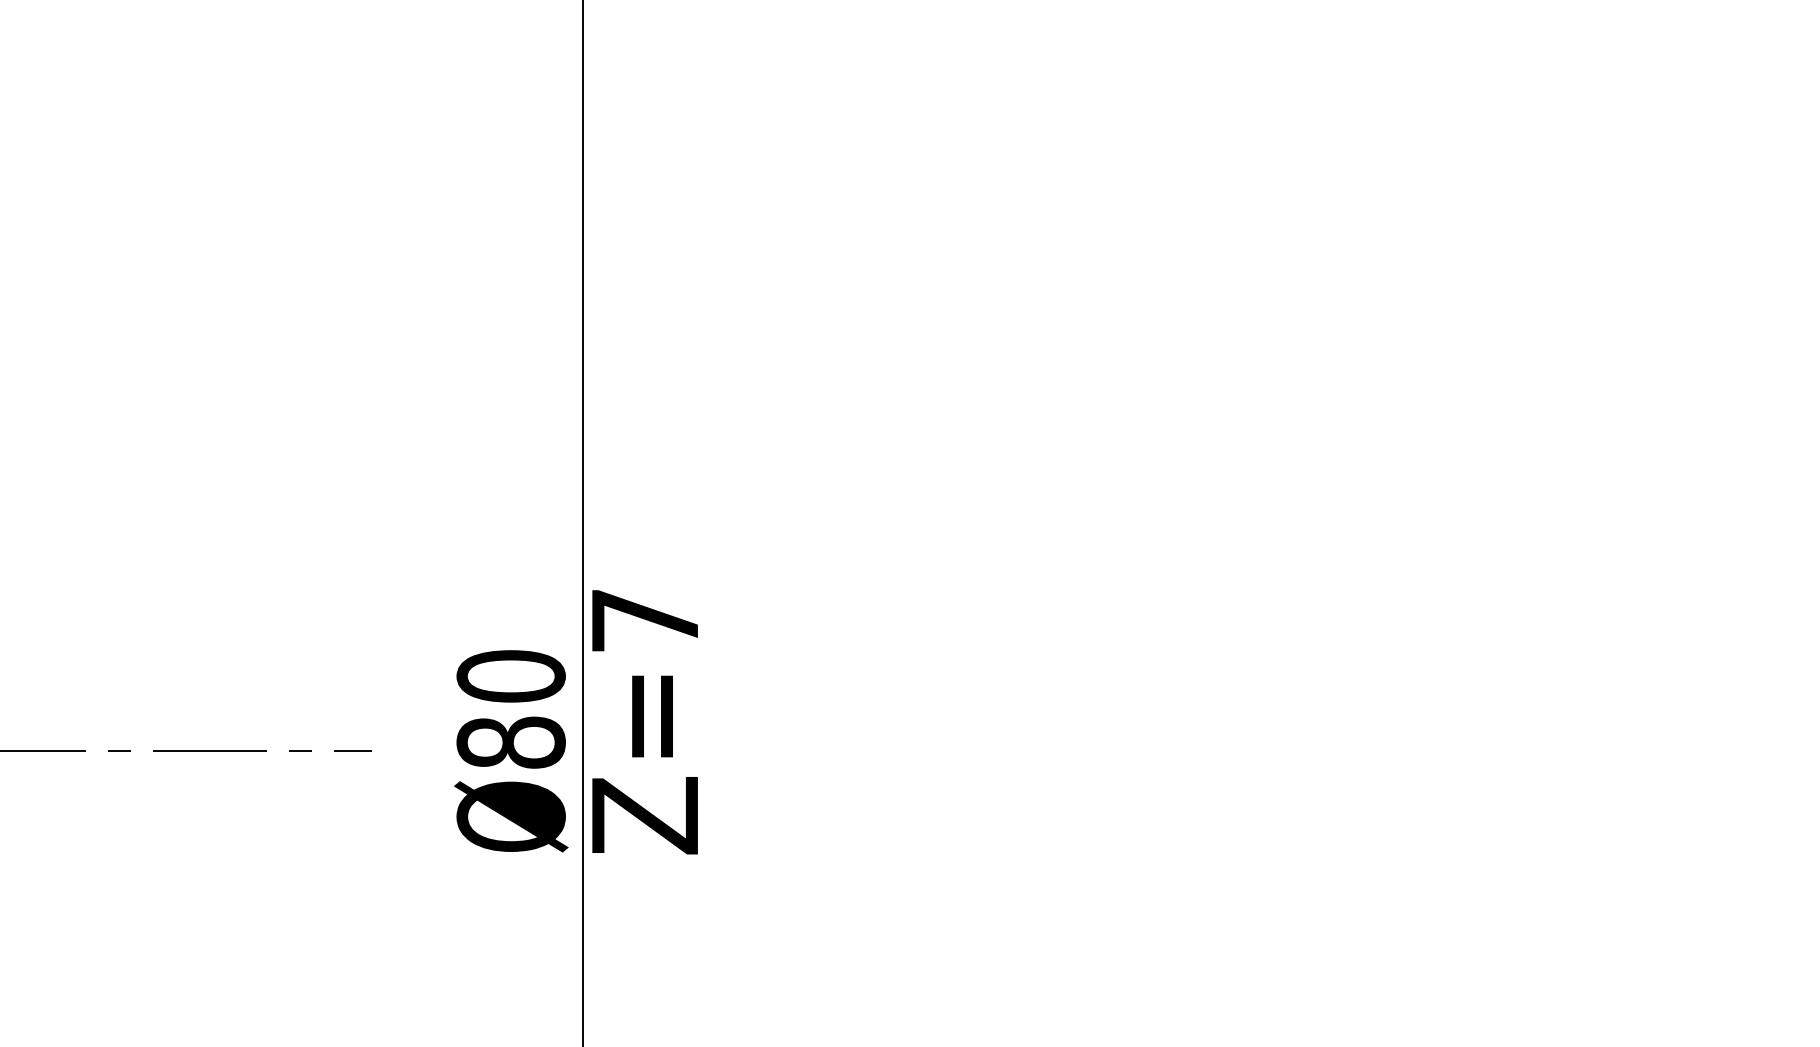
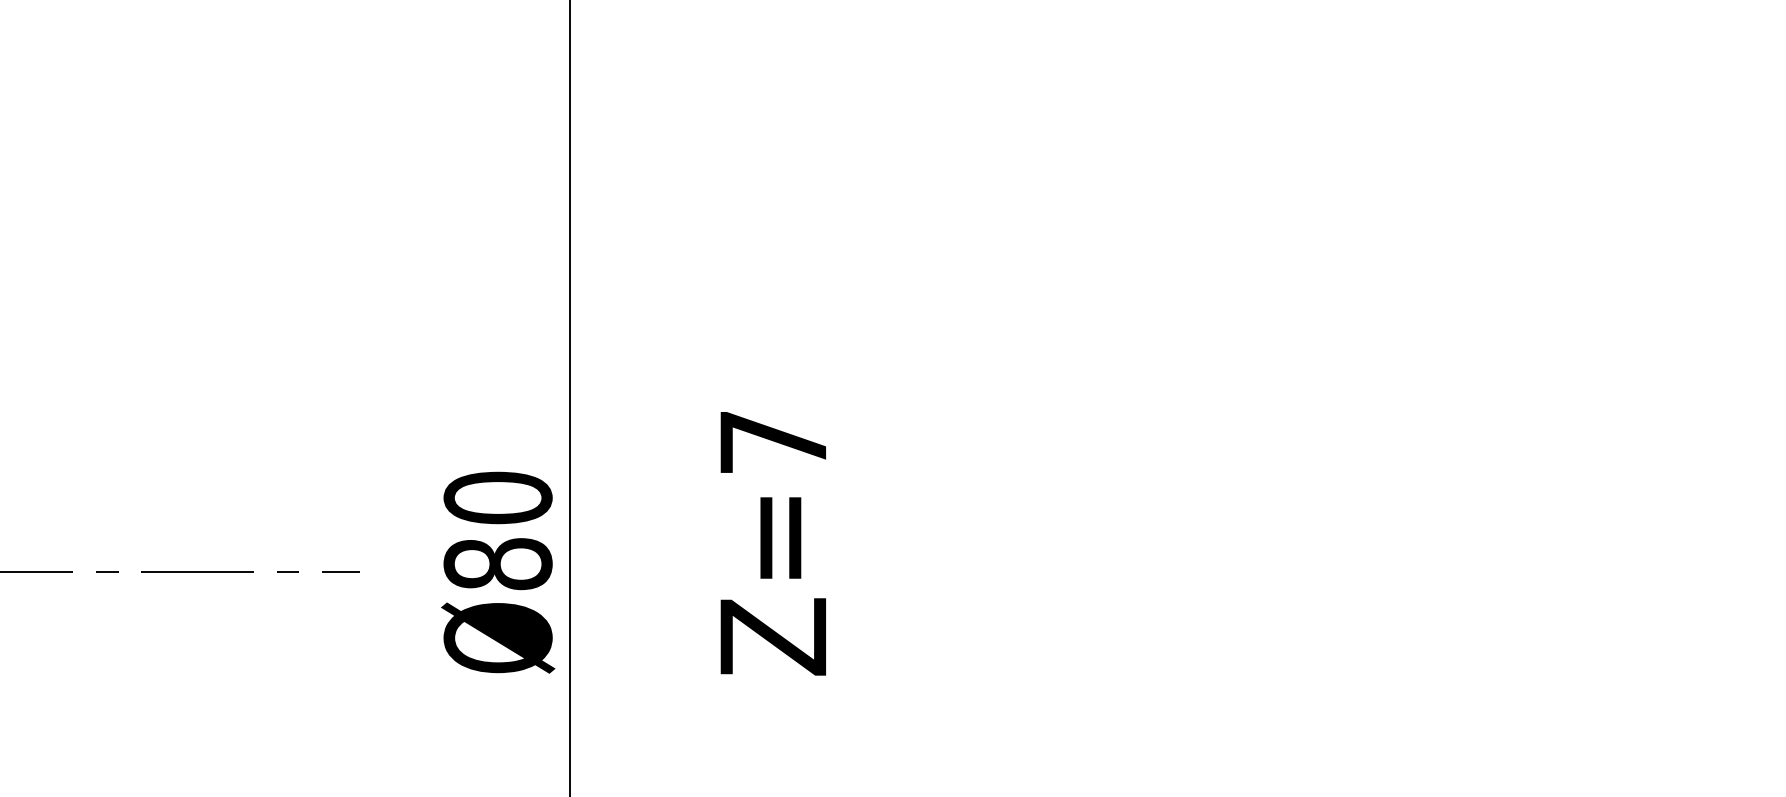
text: (644, 722) -> (772, 543), moved

